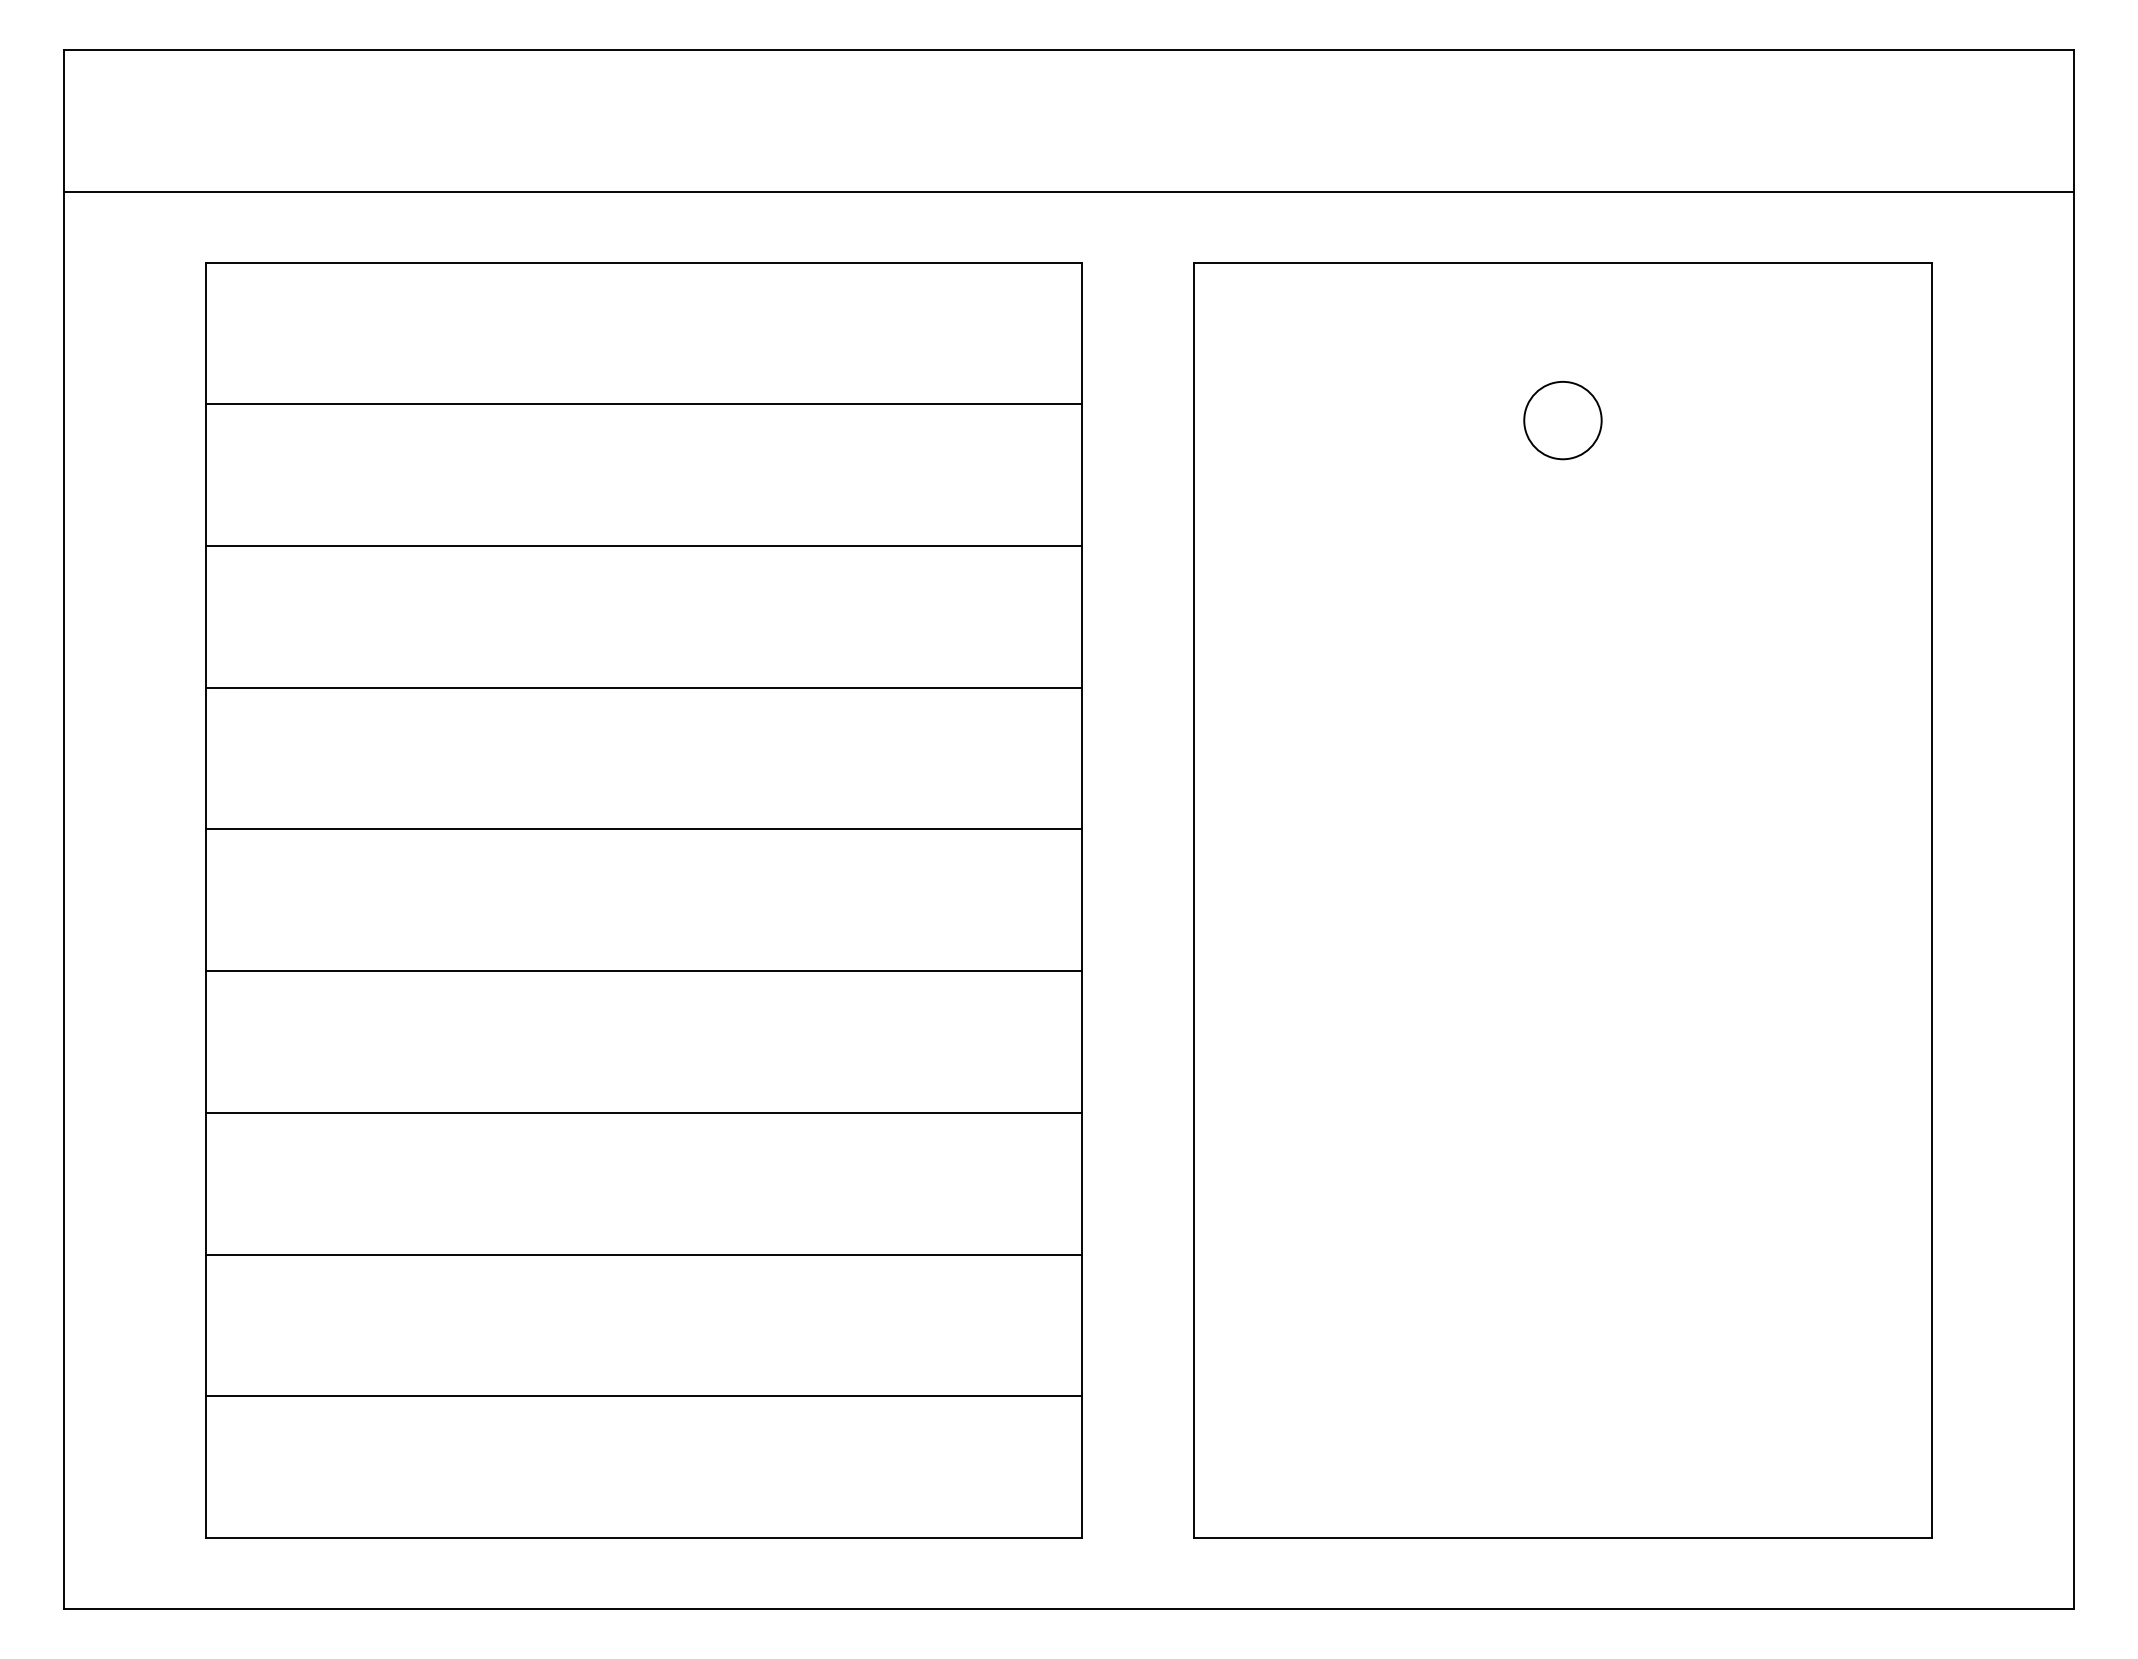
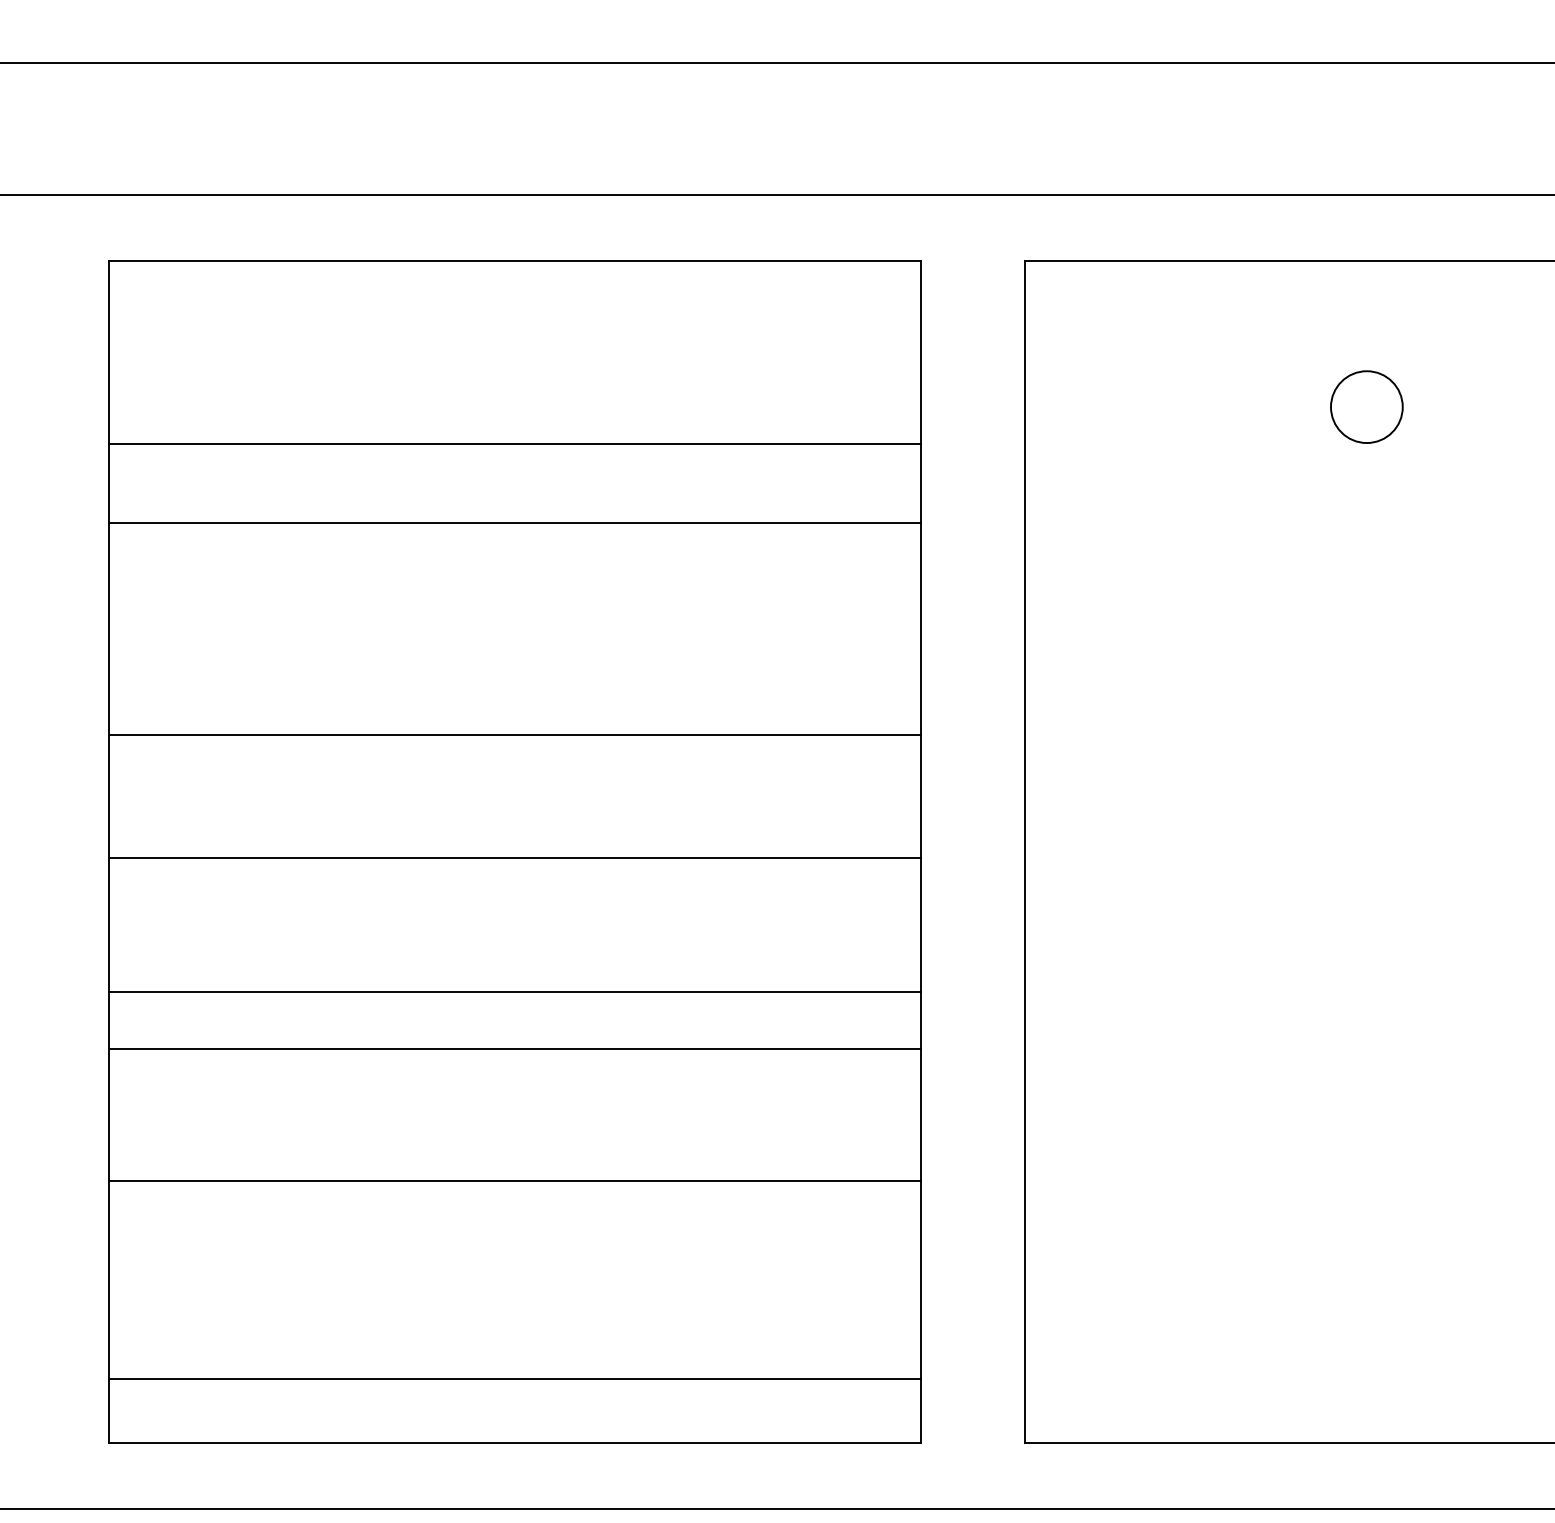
line: (643, 404) -> (514, 444), moved
line: (643, 687) -> (514, 734), moved
line: (643, 829) -> (514, 857), moved
line: (643, 971) -> (514, 992), moved
line: (643, 1396) -> (514, 1378), moved

